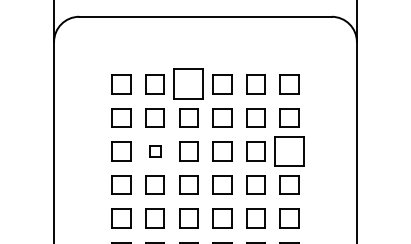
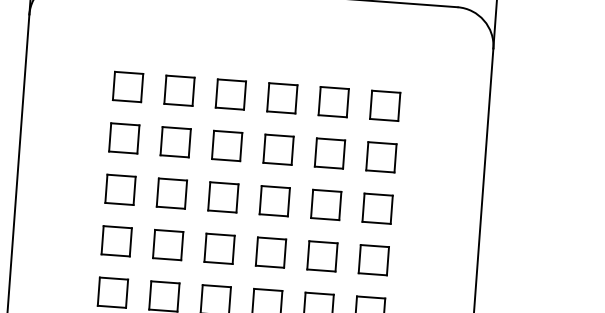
part: (188, 84) -> (230, 94), size x0.62
part: (154, 151) -> (170, 193), size x1.67
part: (289, 151) -> (377, 208), size x0.62

